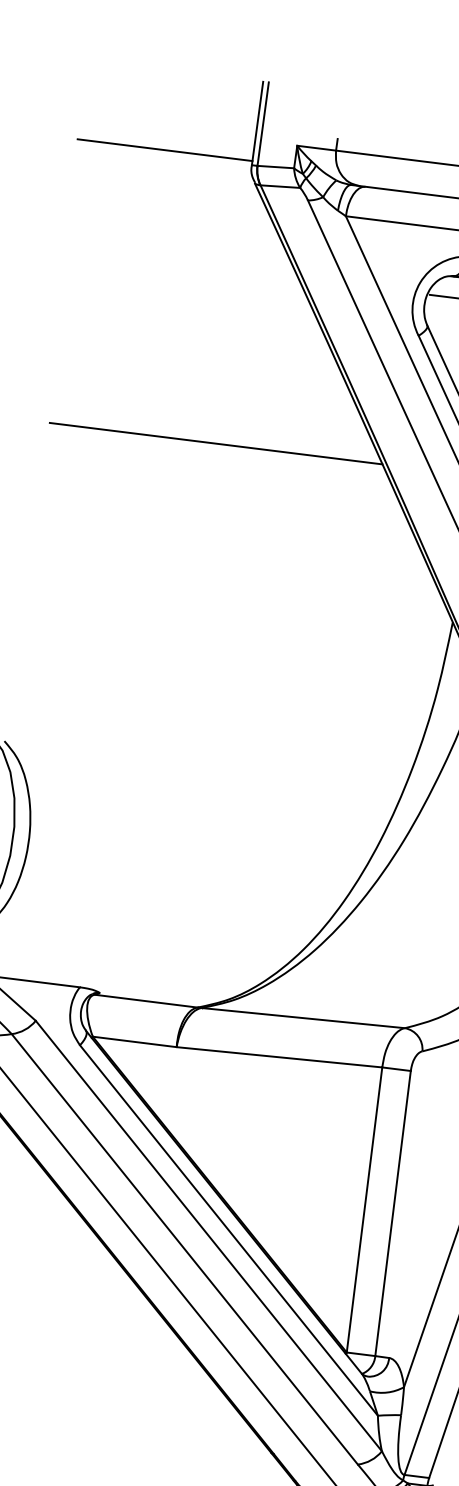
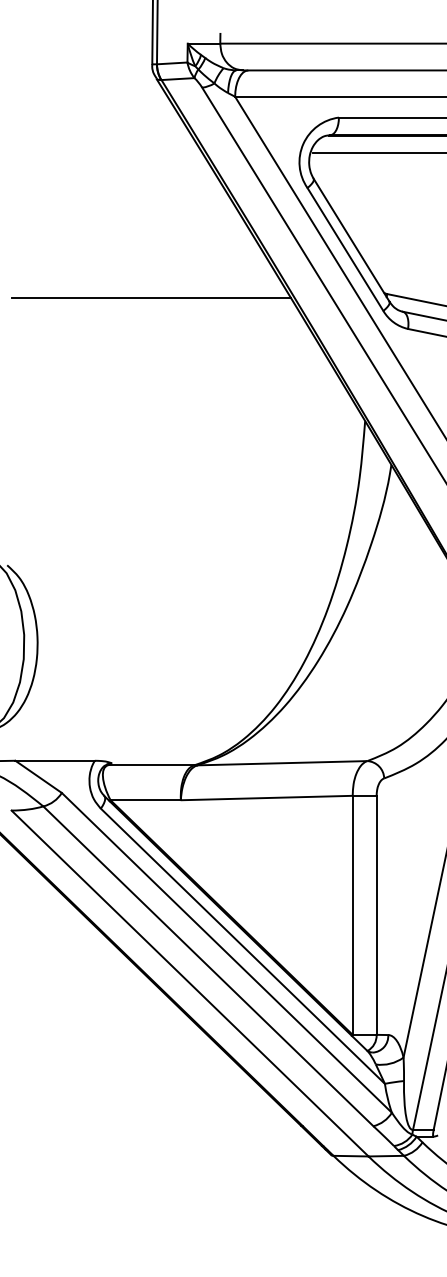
line: (164, 149) -> (78, 60), removed

